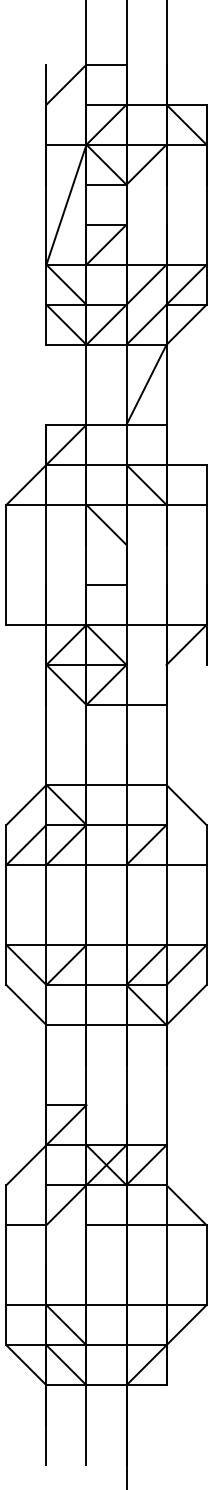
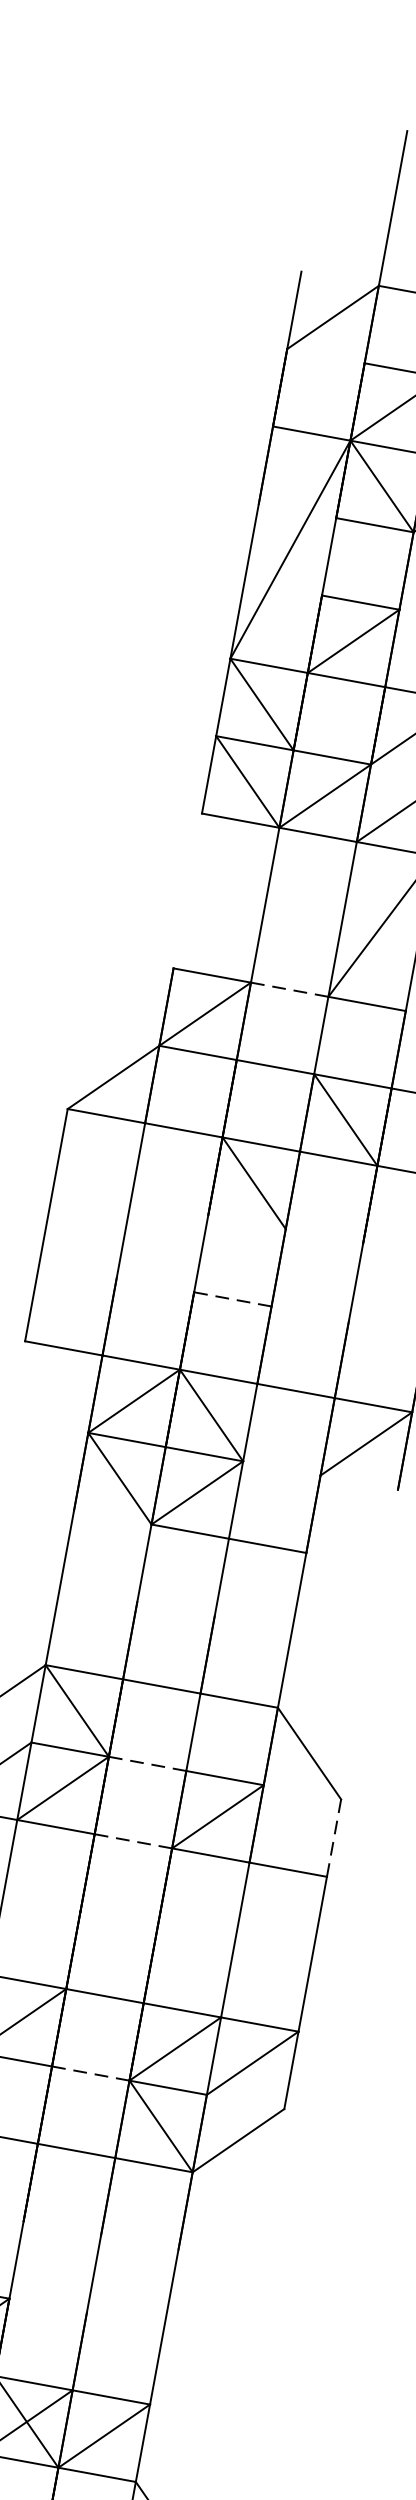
line: (106, 424) -> (289, 989), solid -> dashed
line: (106, 584) -> (233, 1298), solid -> dashed
line: (106, 825) -> (147, 1764), solid -> dashed
line: (206, 844) -> (334, 1837), solid -> dashed
line: (106, 865) -> (133, 1842), solid -> dashed
line: (106, 985) -> (90, 2074), solid -> dashed

